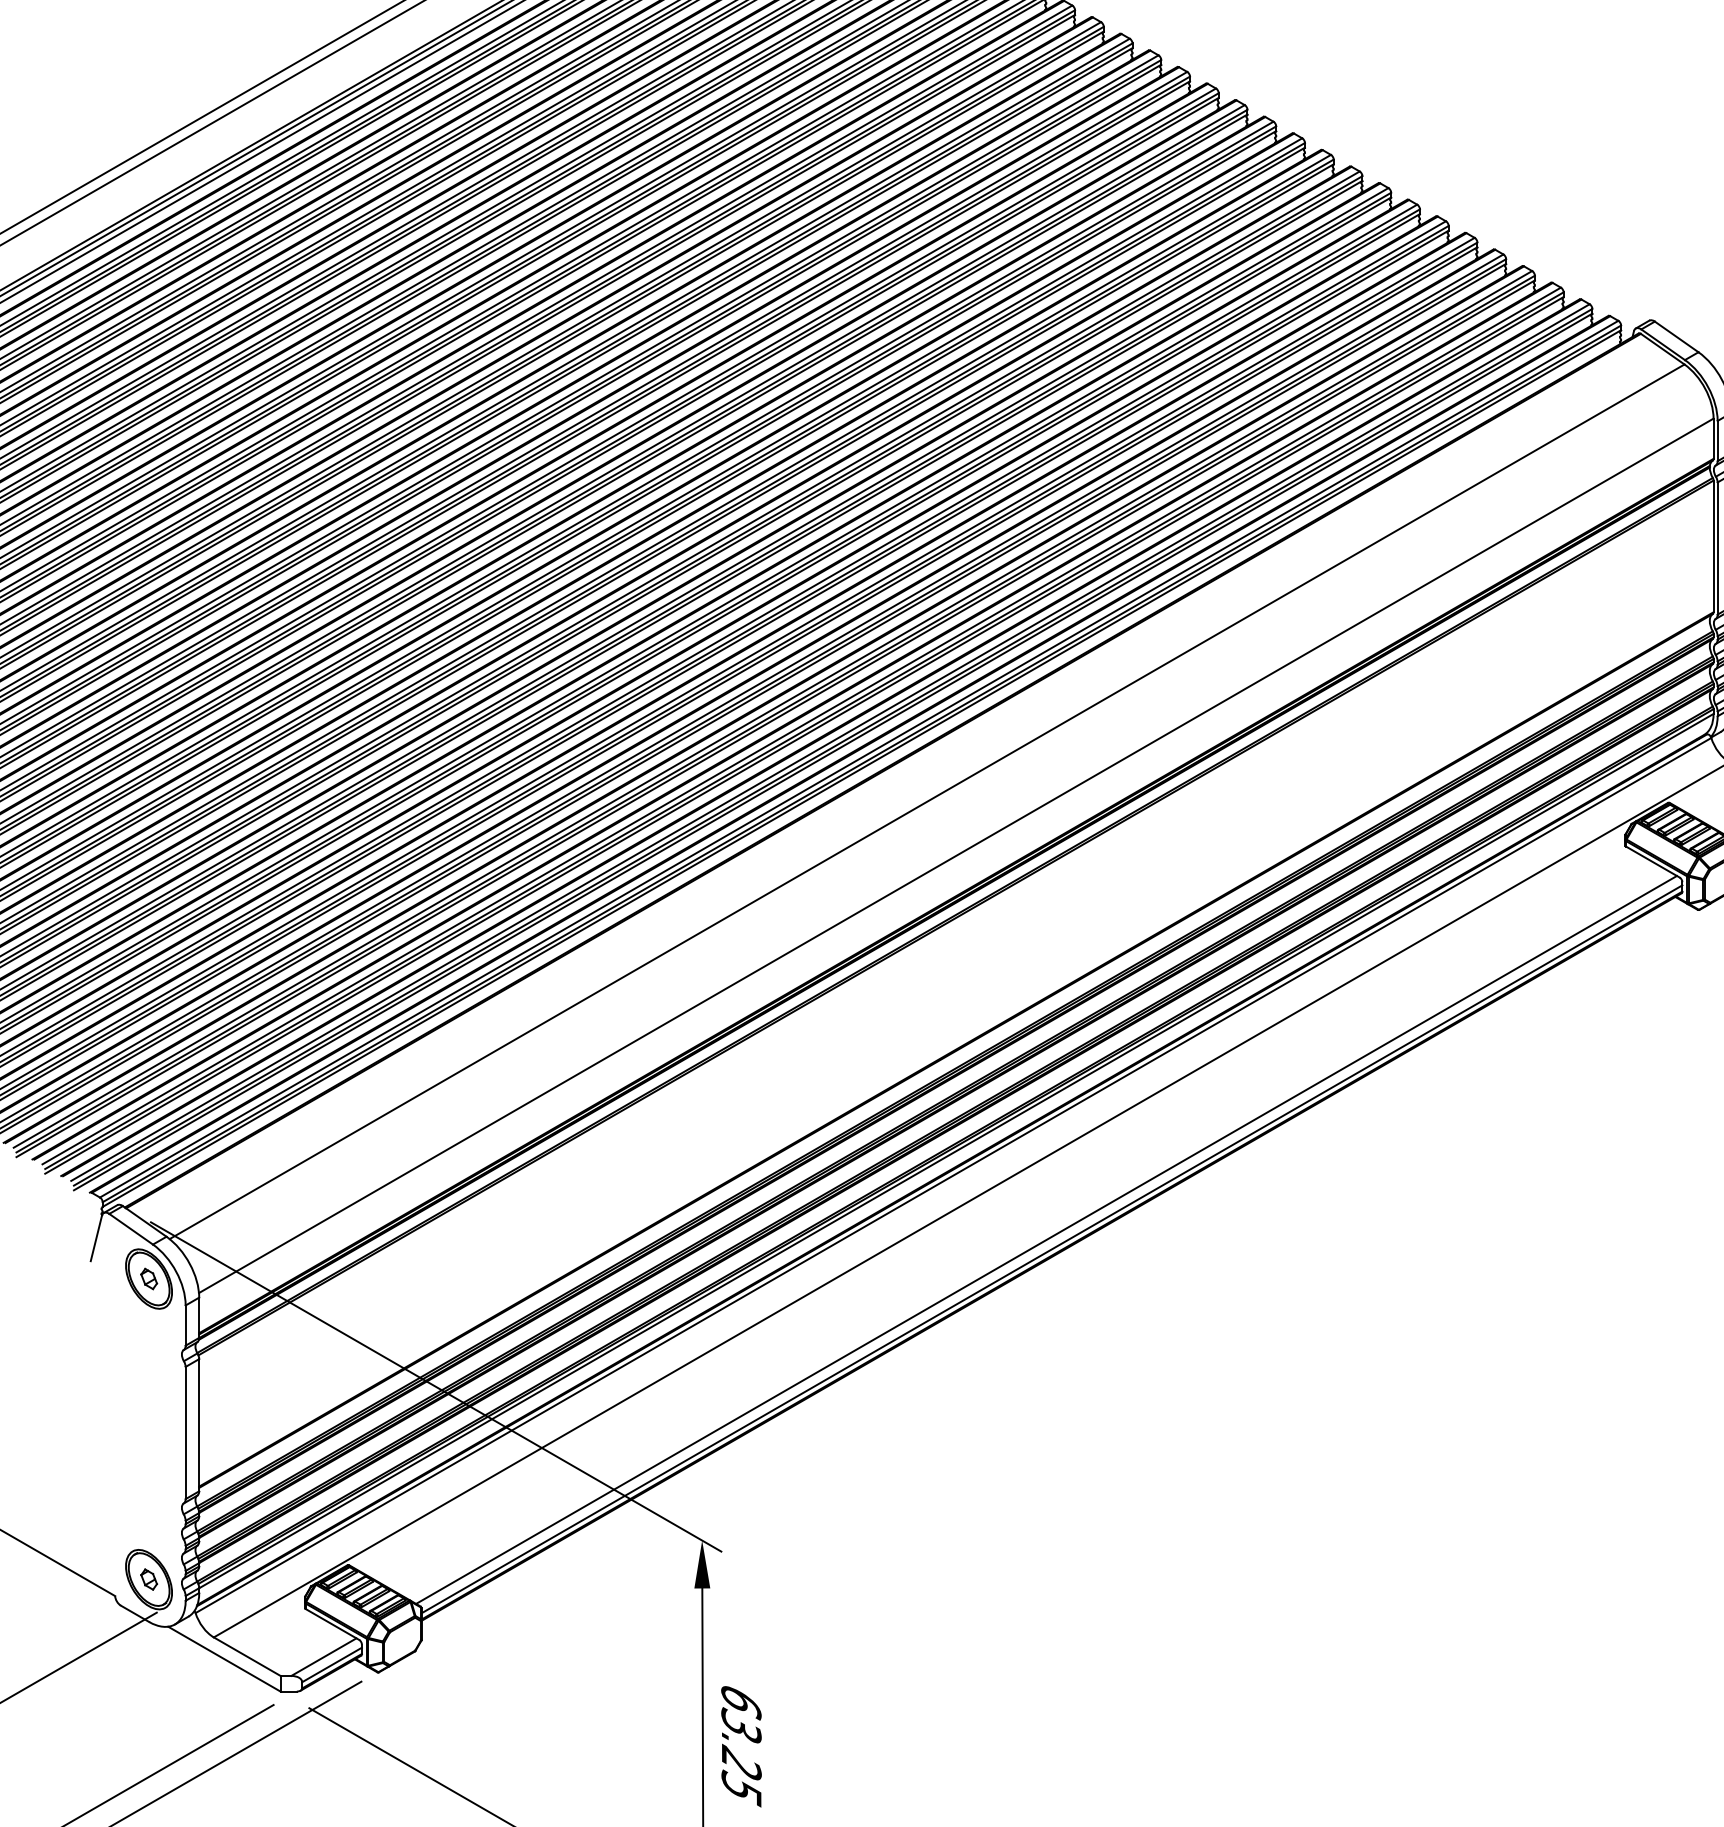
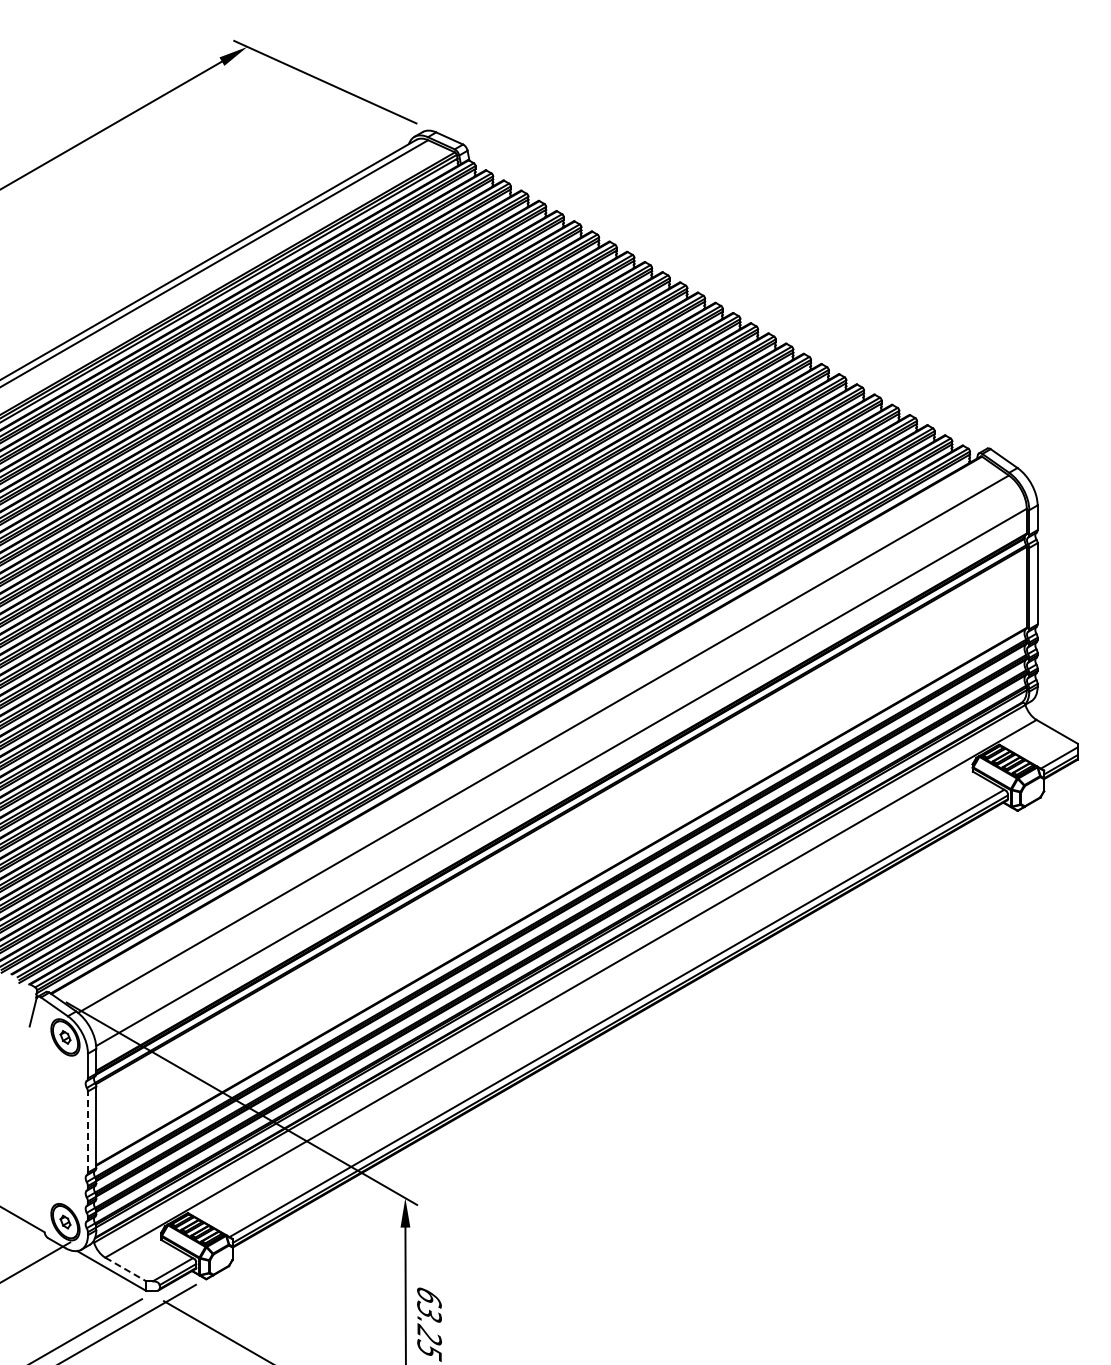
line: (184, 1433) -> (87, 1132), solid -> dashed
line: (246, 1656) -> (125, 1269), solid -> dashed

